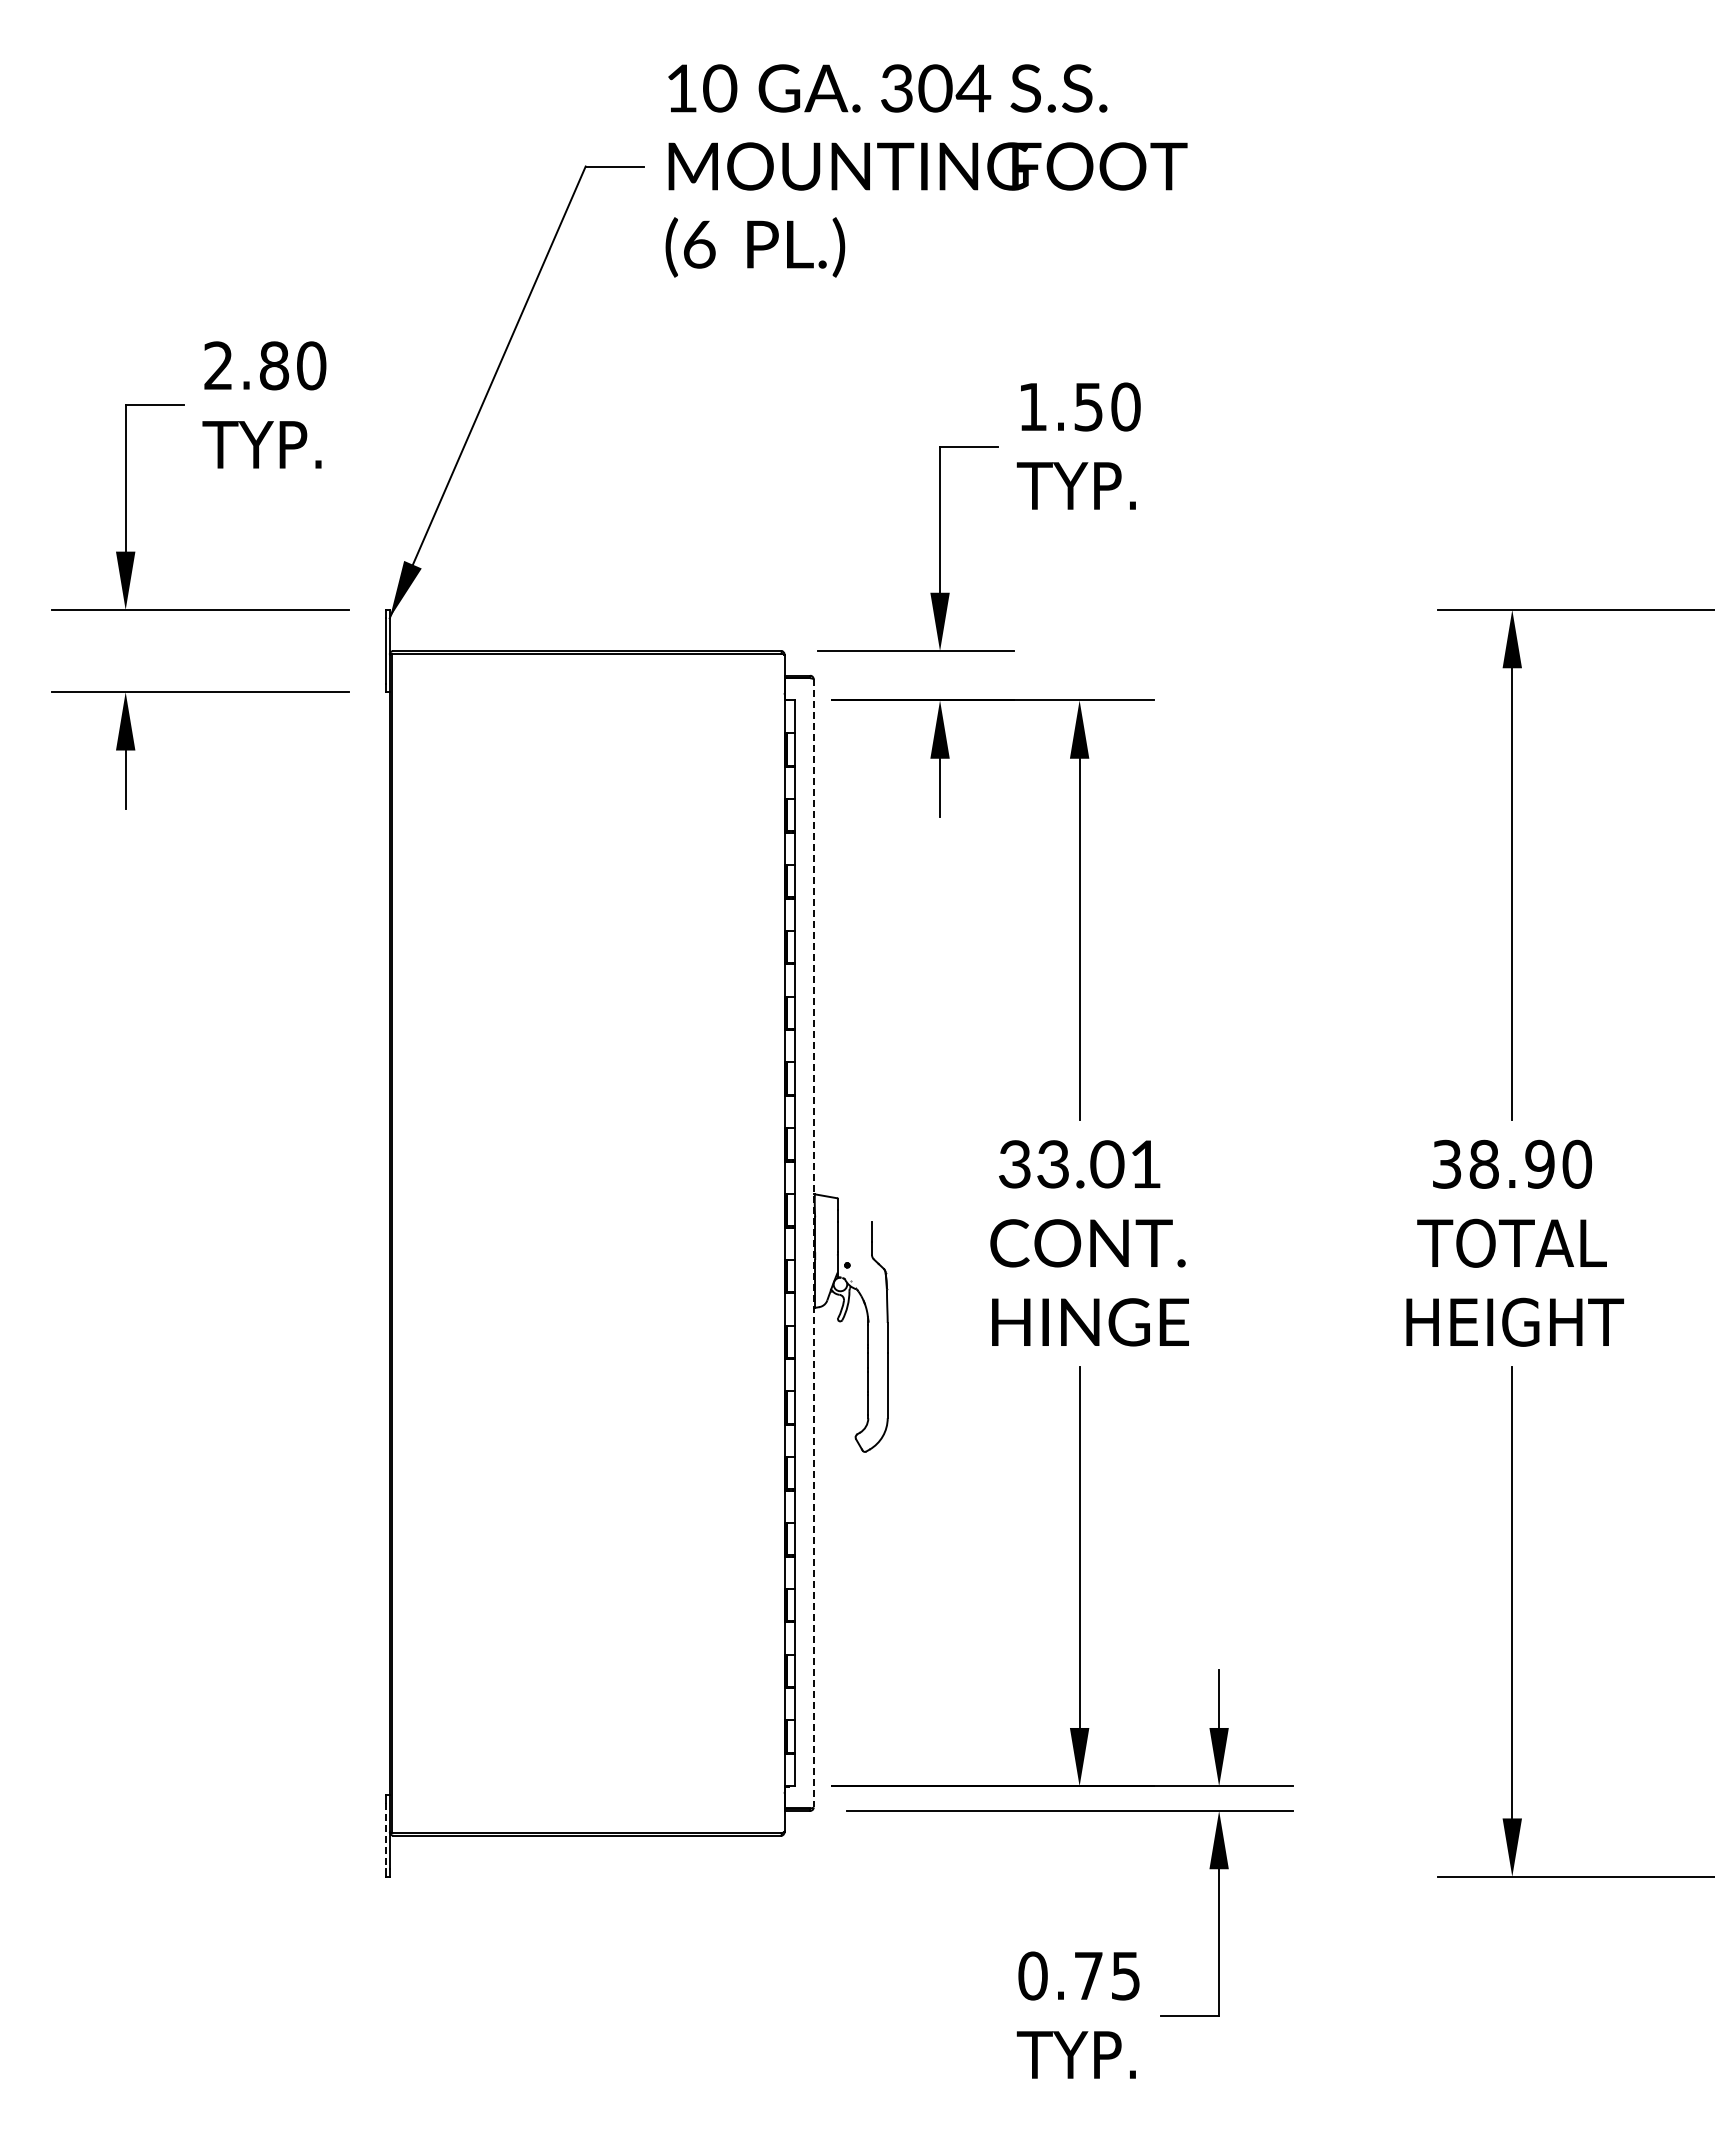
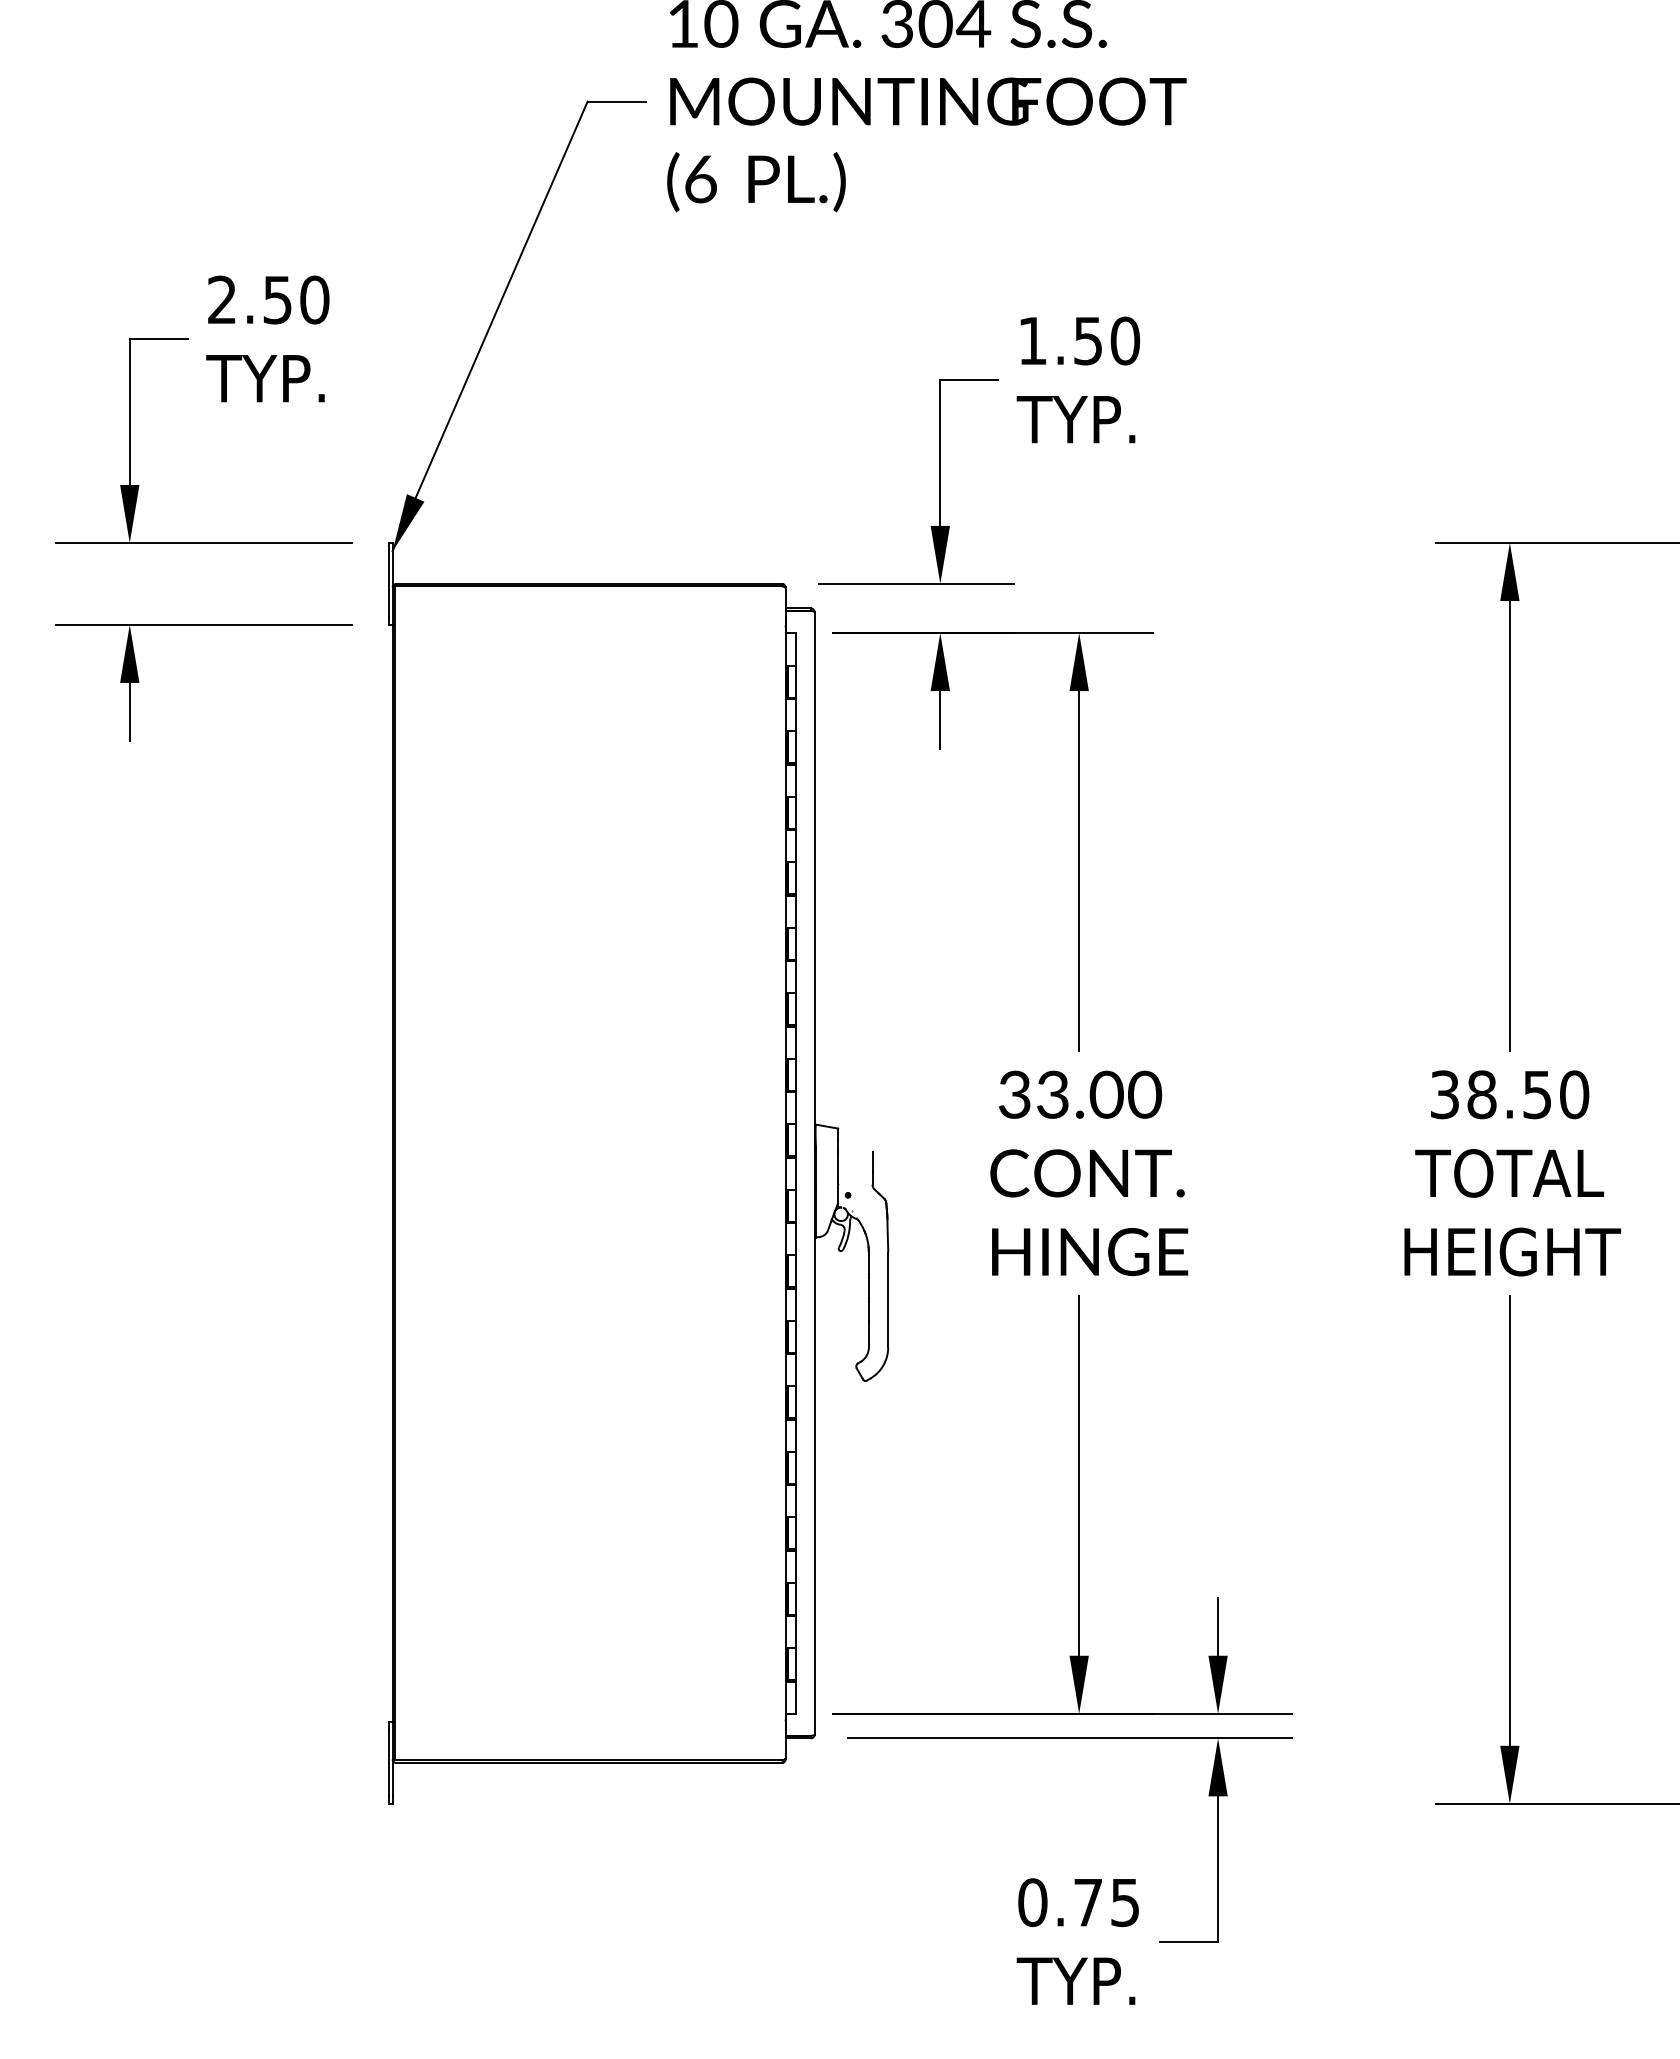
text: (274, 365) -> (277, 299), 2.80 -> 2.50
text: (1539, 1163) -> (1536, 1093), 38.90 -> 38.50
text: (1145, 1164) -> (1144, 1094), 33.01 -> 33.00
line: (813, 1243) -> (814, 1173), dashed -> solid
line: (385, 1835) -> (388, 1762), dashed -> solid

